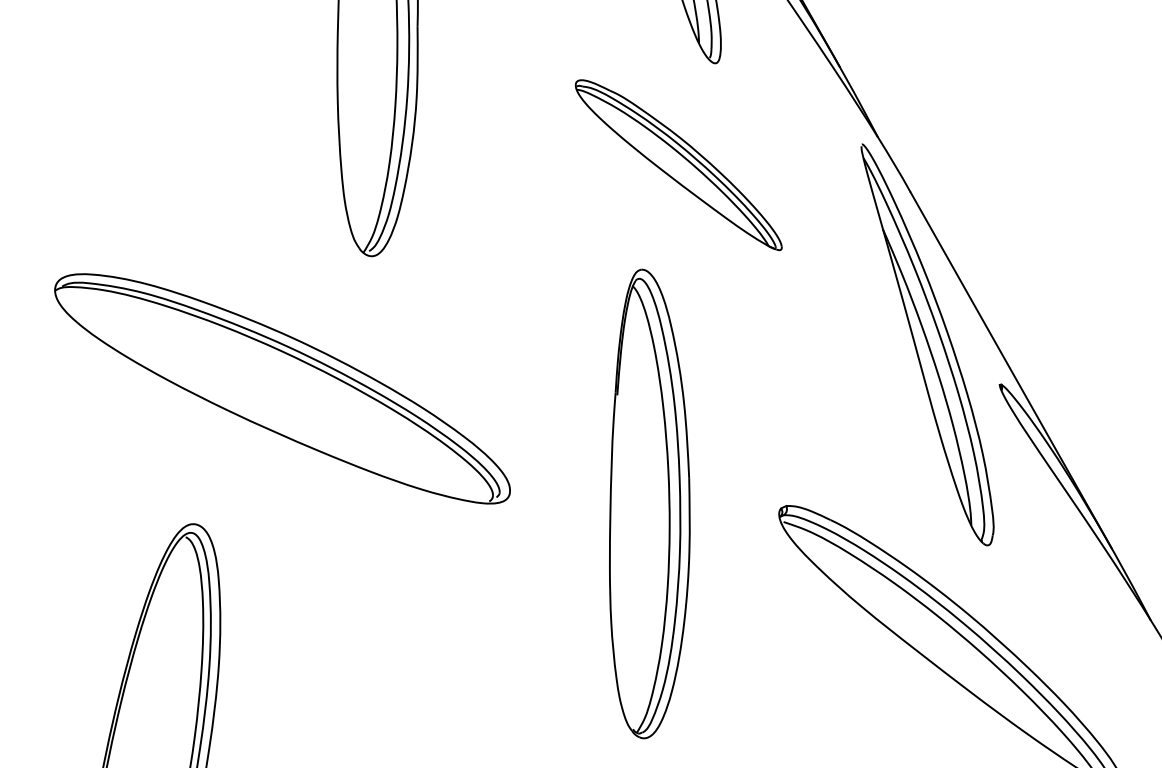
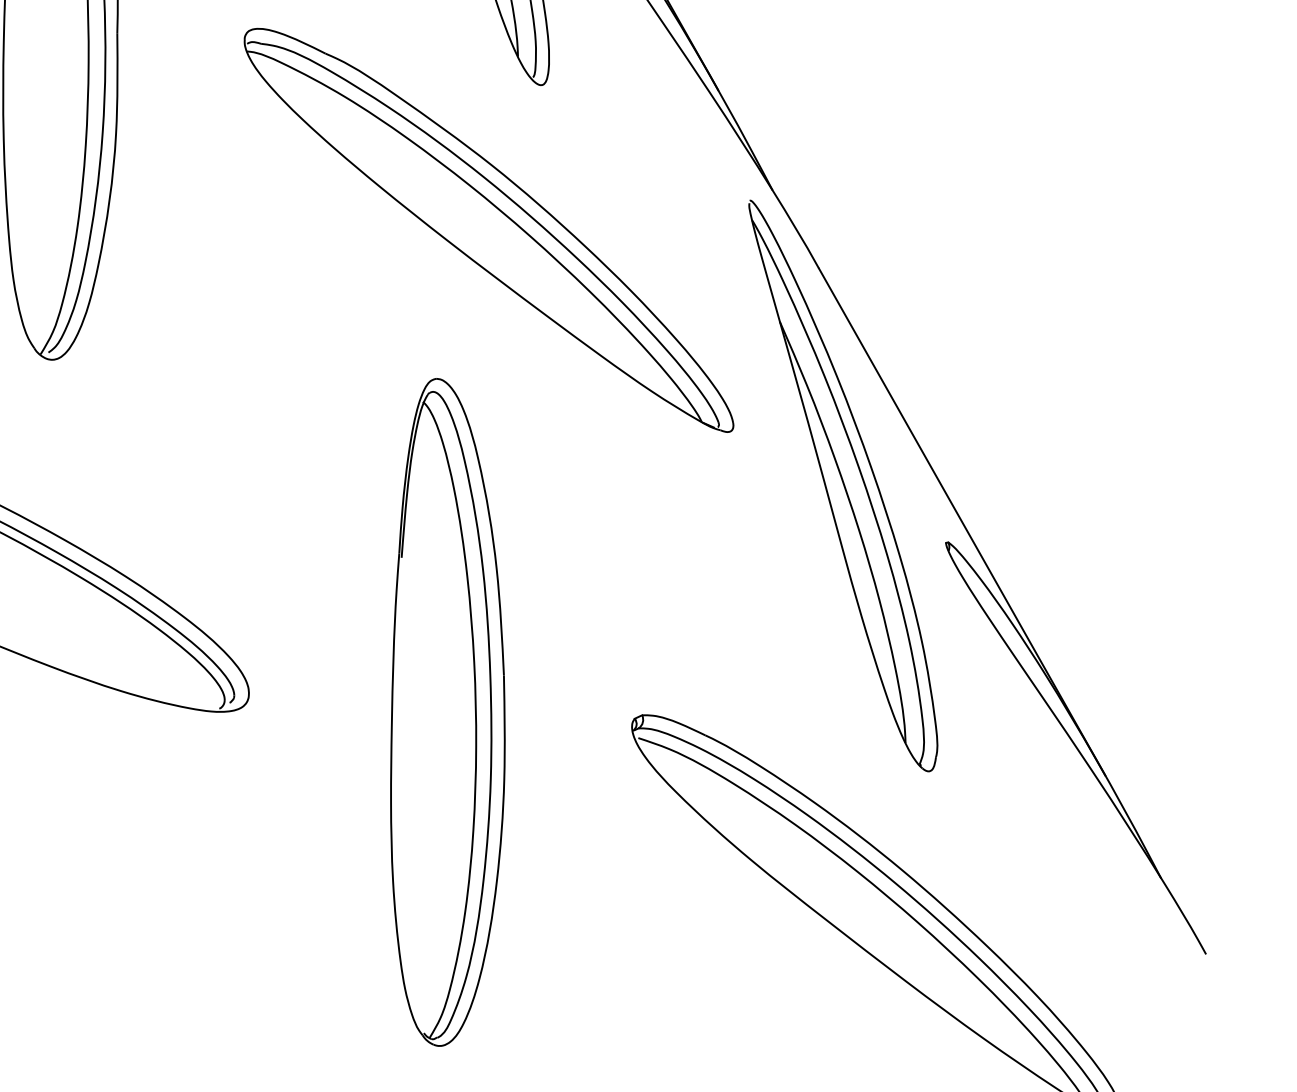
part: (678, 164) -> (488, 229), size x1.67

